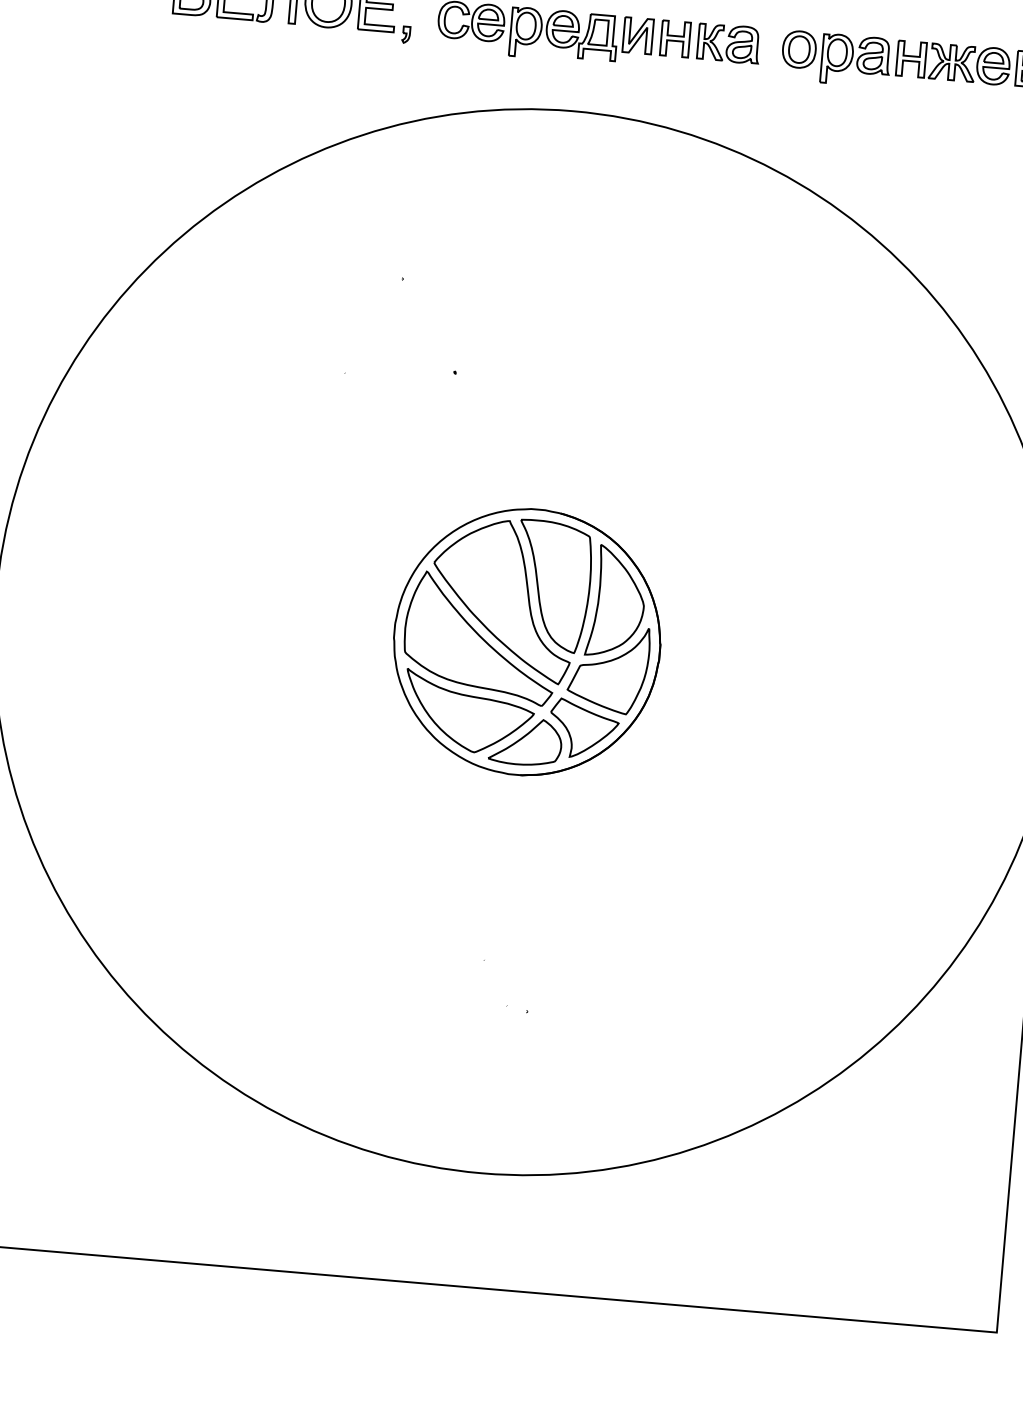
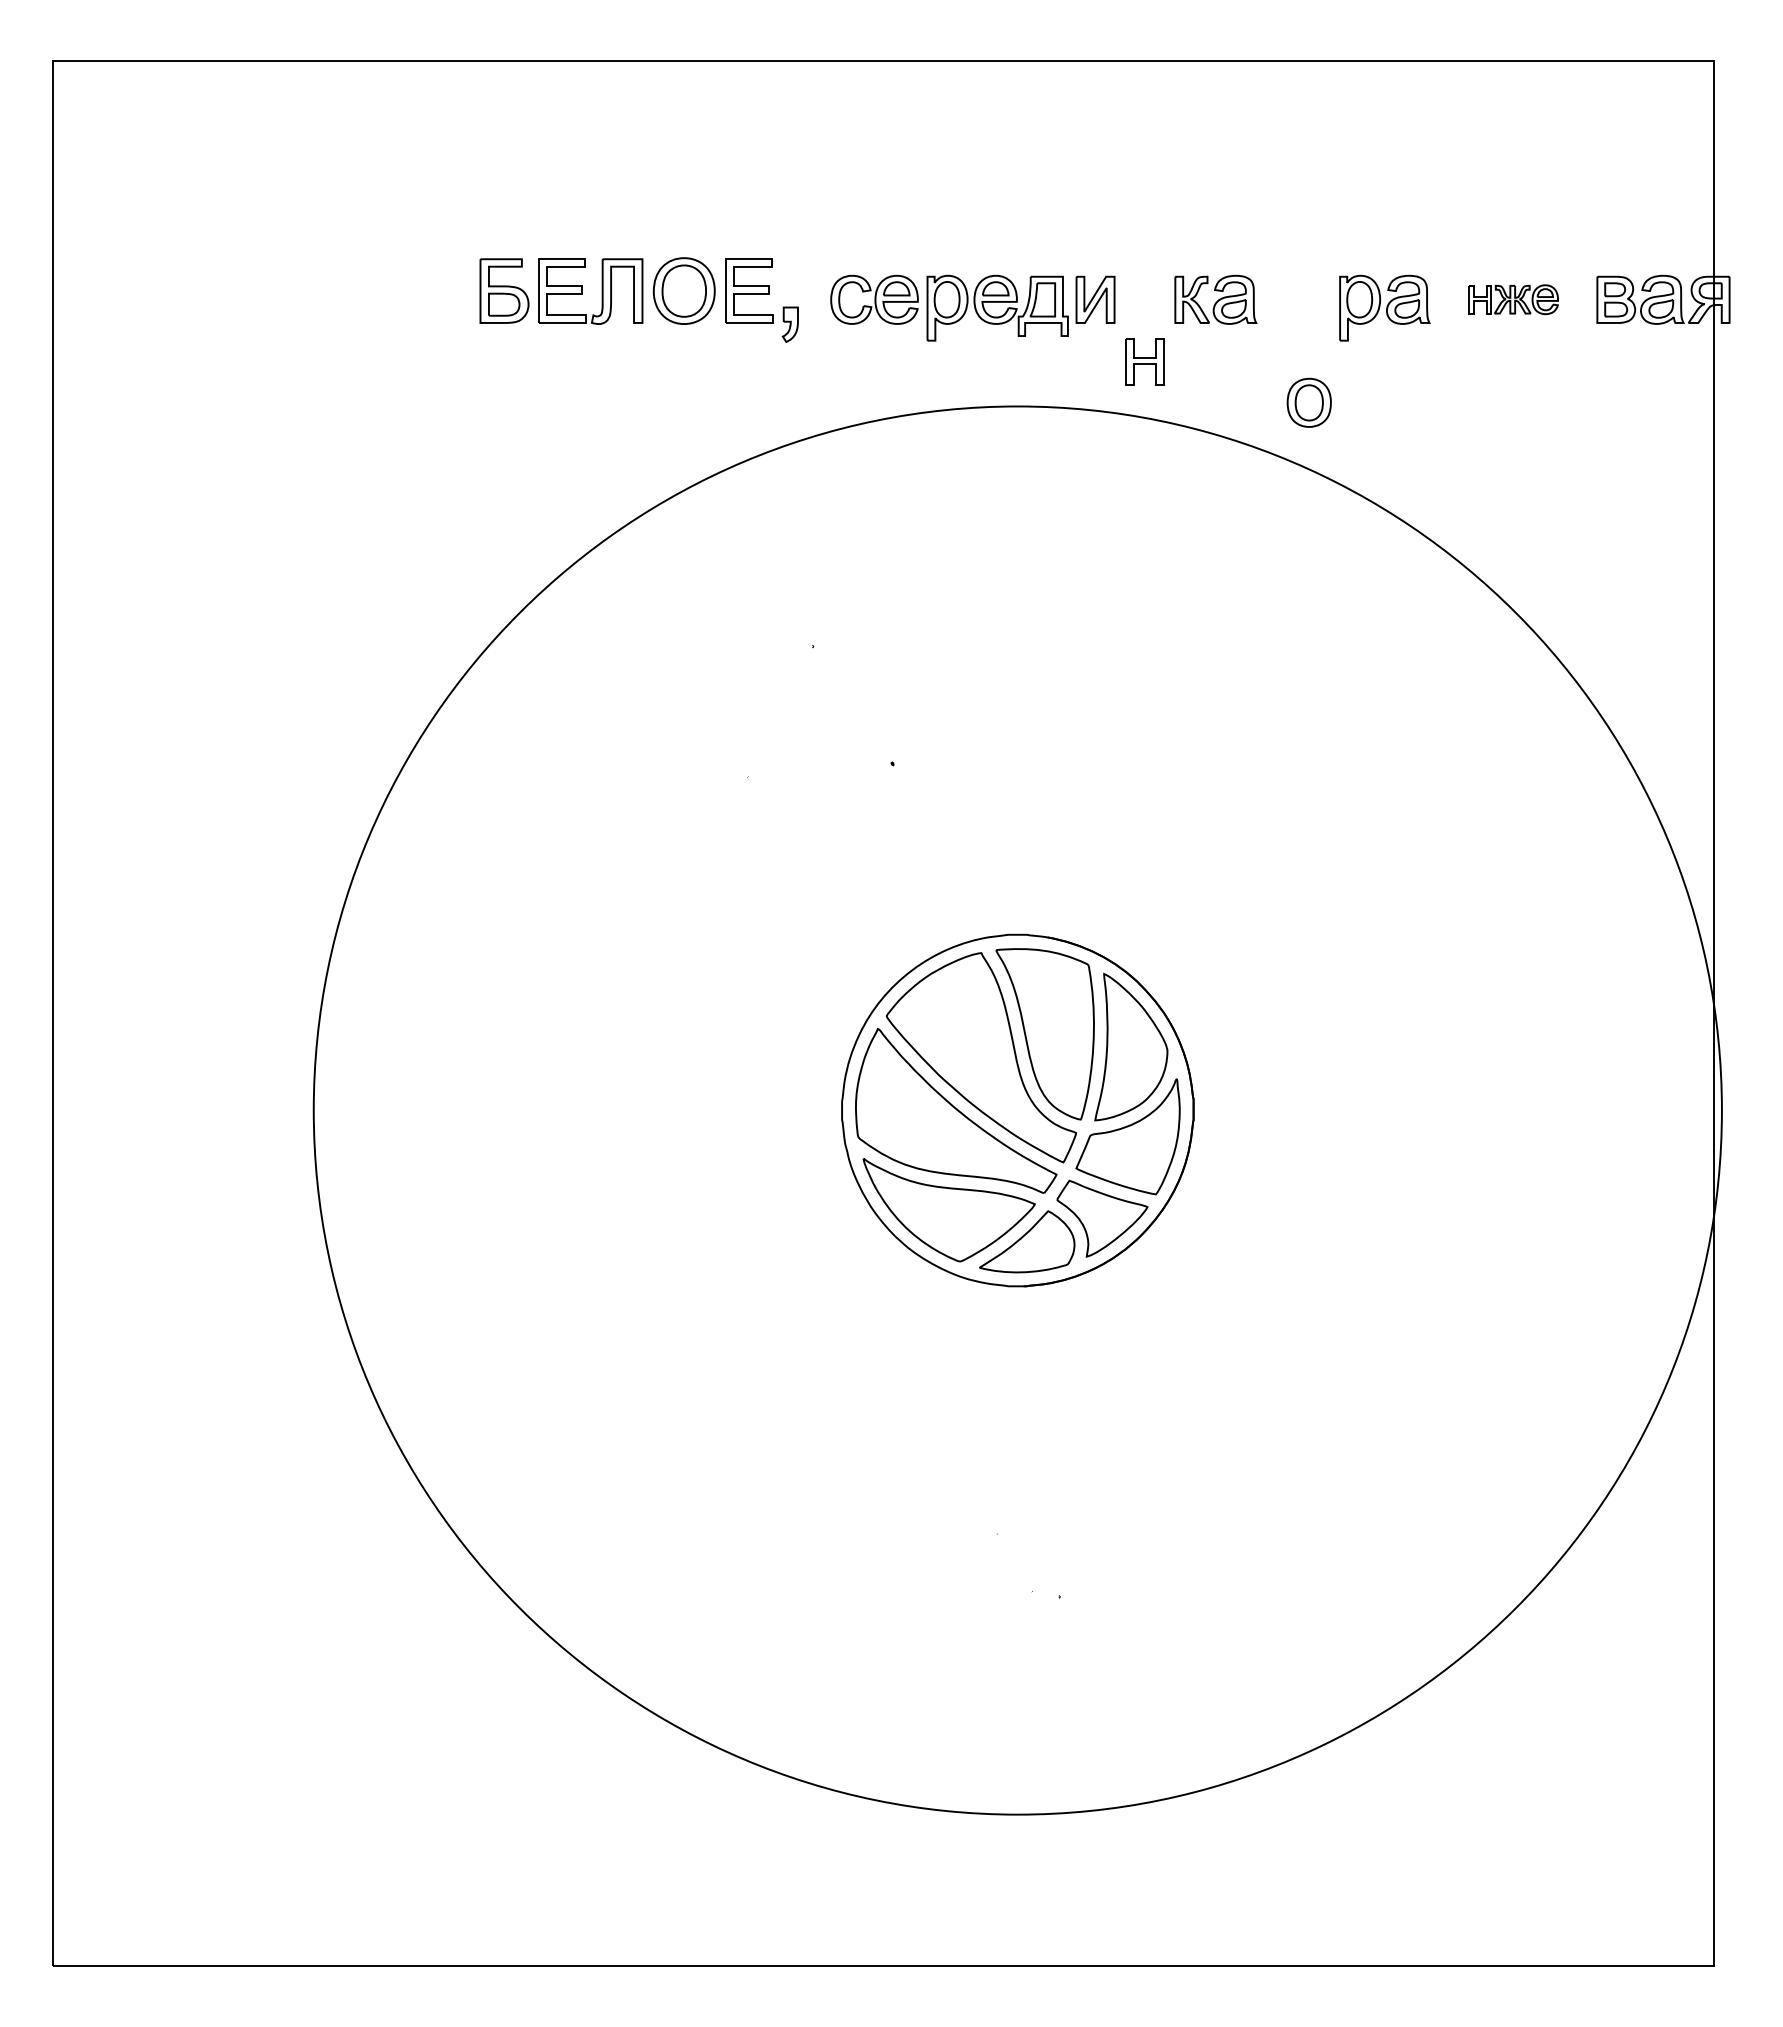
part: (405, 34) -> (789, 324), size x1.6
part: (675, 38) -> (1144, 361), moved
part: (798, 49) -> (1308, 402), moved
part: (953, 62) -> (1513, 299), size x0.6

